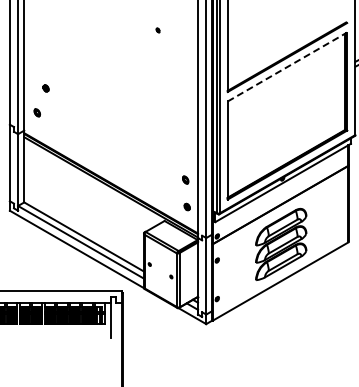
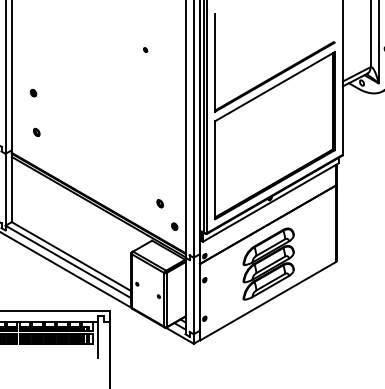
line: (286, 66) -> (274, 86), dashed -> solid
part: (45, 88) -> (33, 93), moved
part: (36, 112) -> (36, 132), moved
part: (184, 179) -> (159, 203), moved

